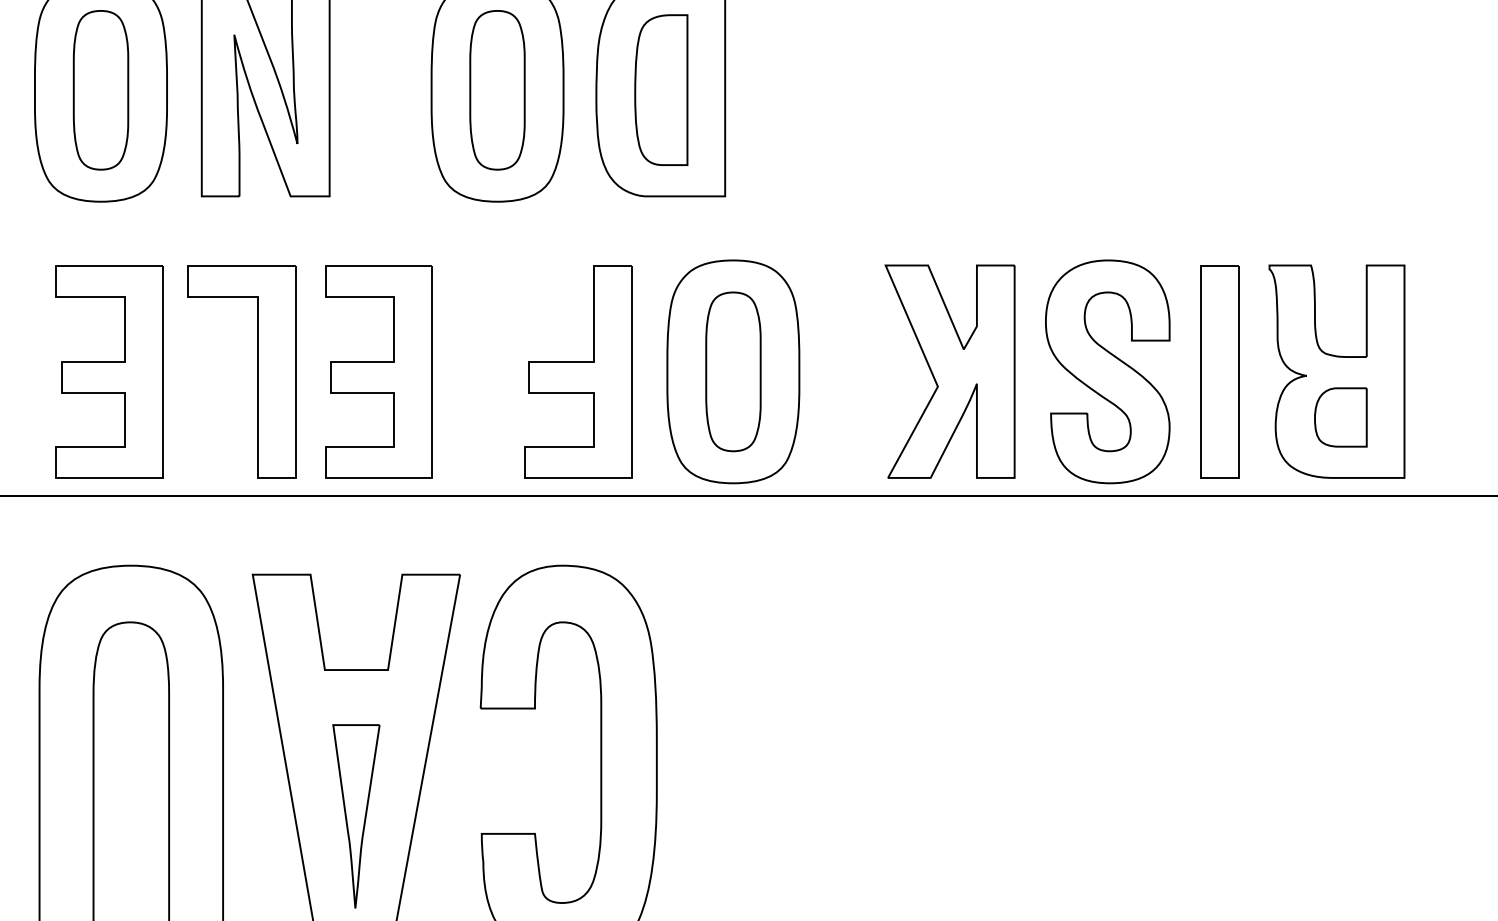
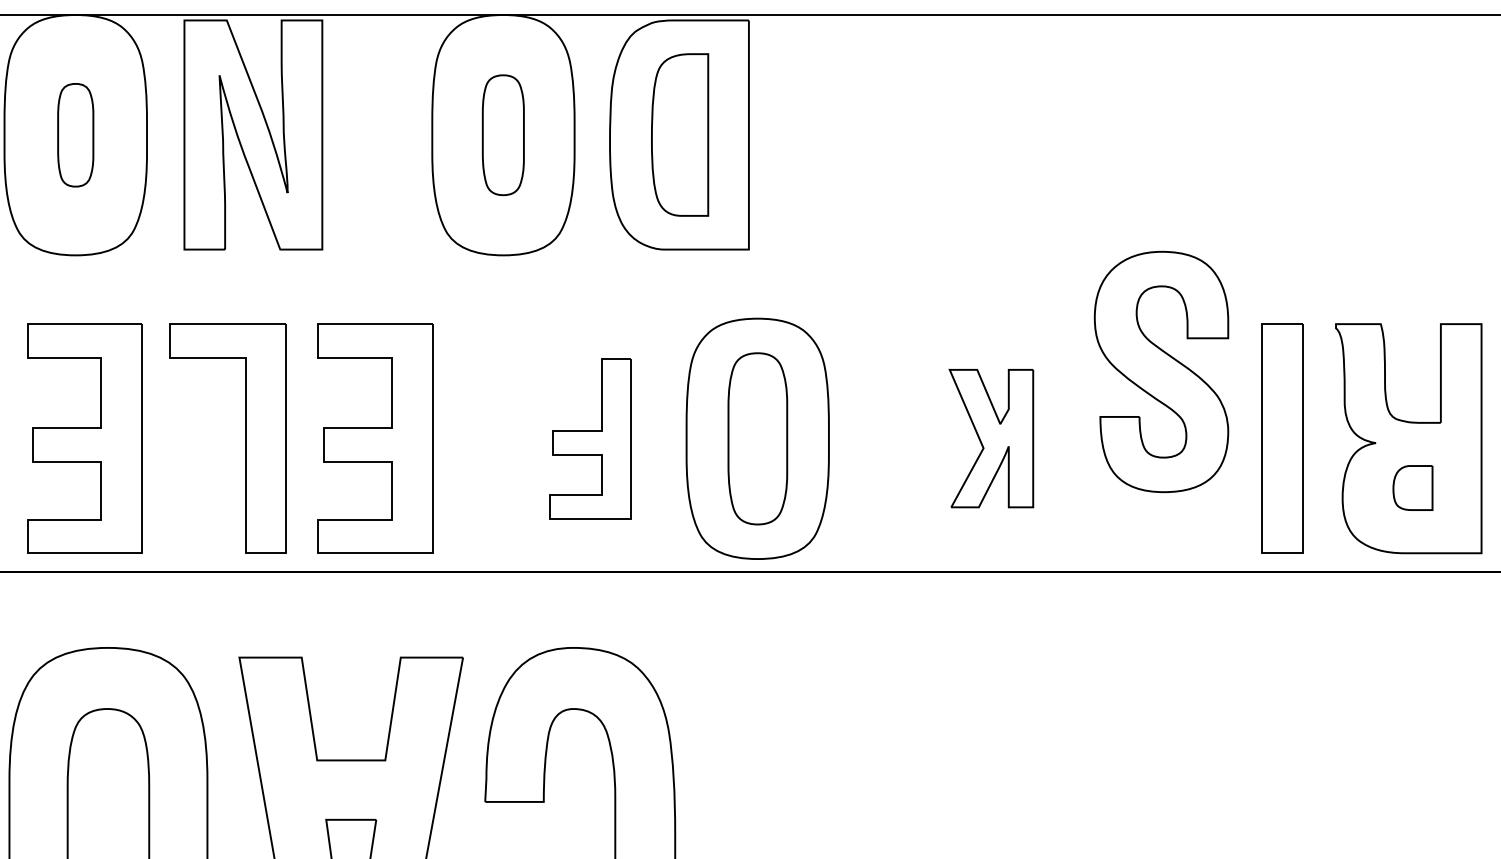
part: (100, 90) -> (75, 135), size x0.6
part: (497, 90) -> (503, 135), size x0.7
part: (578, 371) -> (590, 438), size x0.7
part: (949, 371) -> (990, 438), size x0.6
part: (1107, 371) -> (1161, 371), moved
part: (1340, 417) -> (1412, 488), size x0.7

